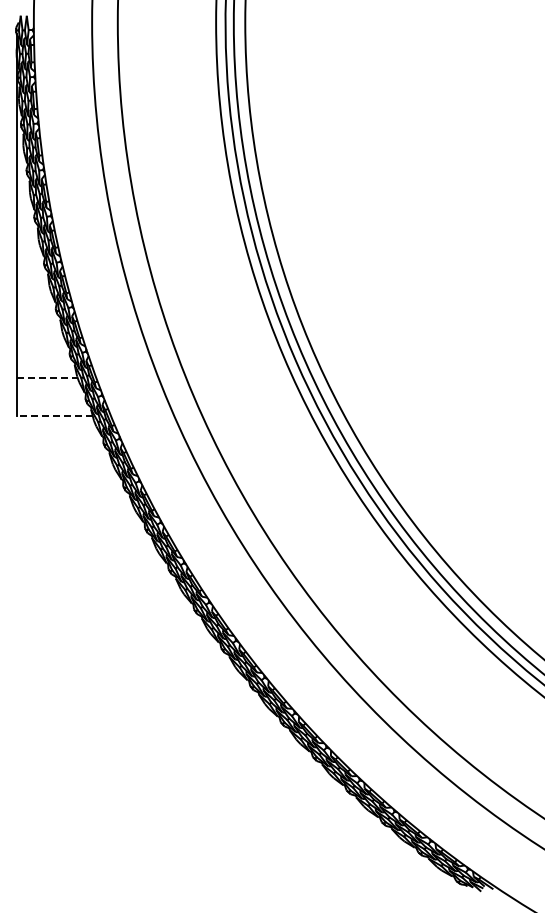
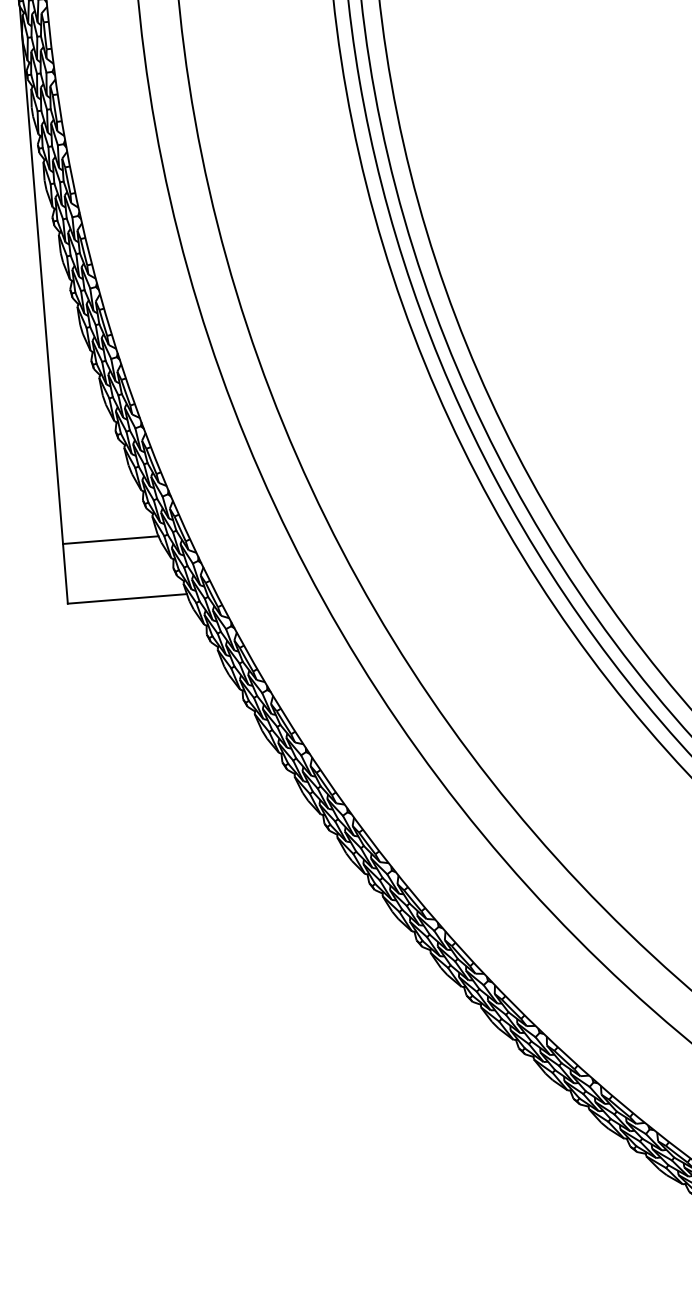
line: (47, 377) -> (111, 539), dashed -> solid
line: (54, 416) -> (127, 599), dashed -> solid

